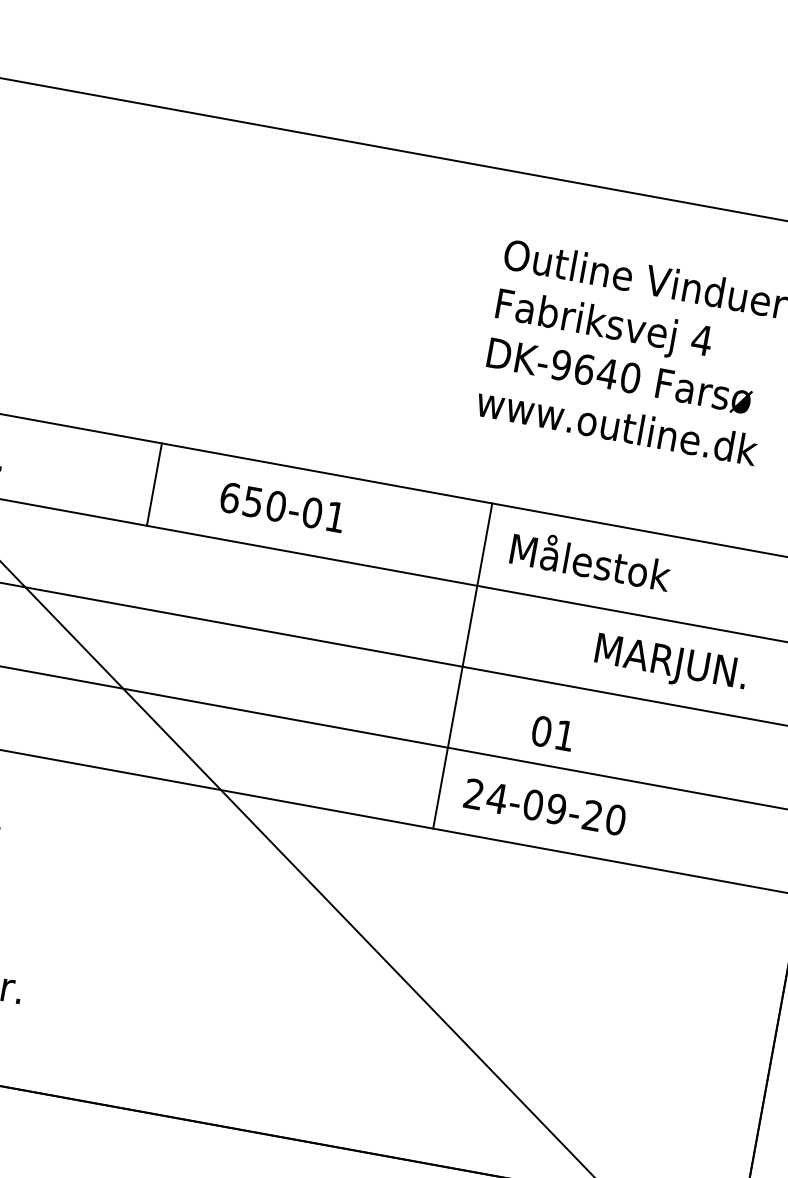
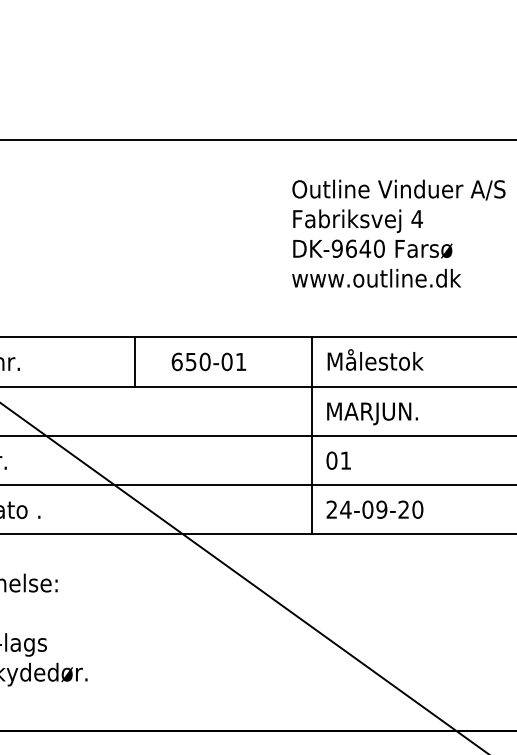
line: (154, 485) -> (135, 362), moved
text: (281, 506) -> (208, 361), moved
text: (670, 664) -> (372, 413), moved
text: (552, 733) -> (338, 460), moved

